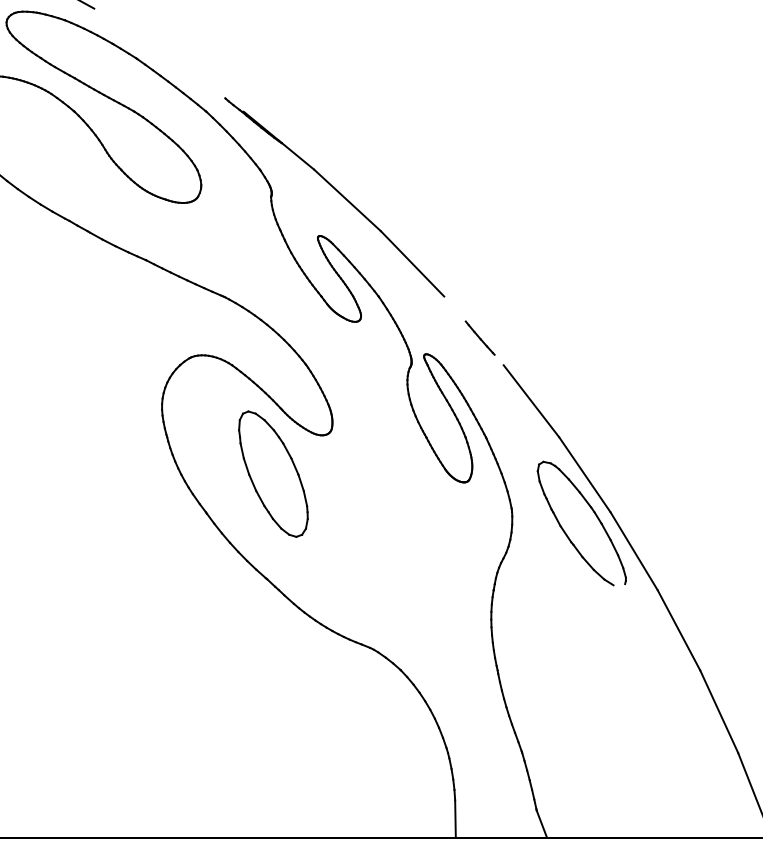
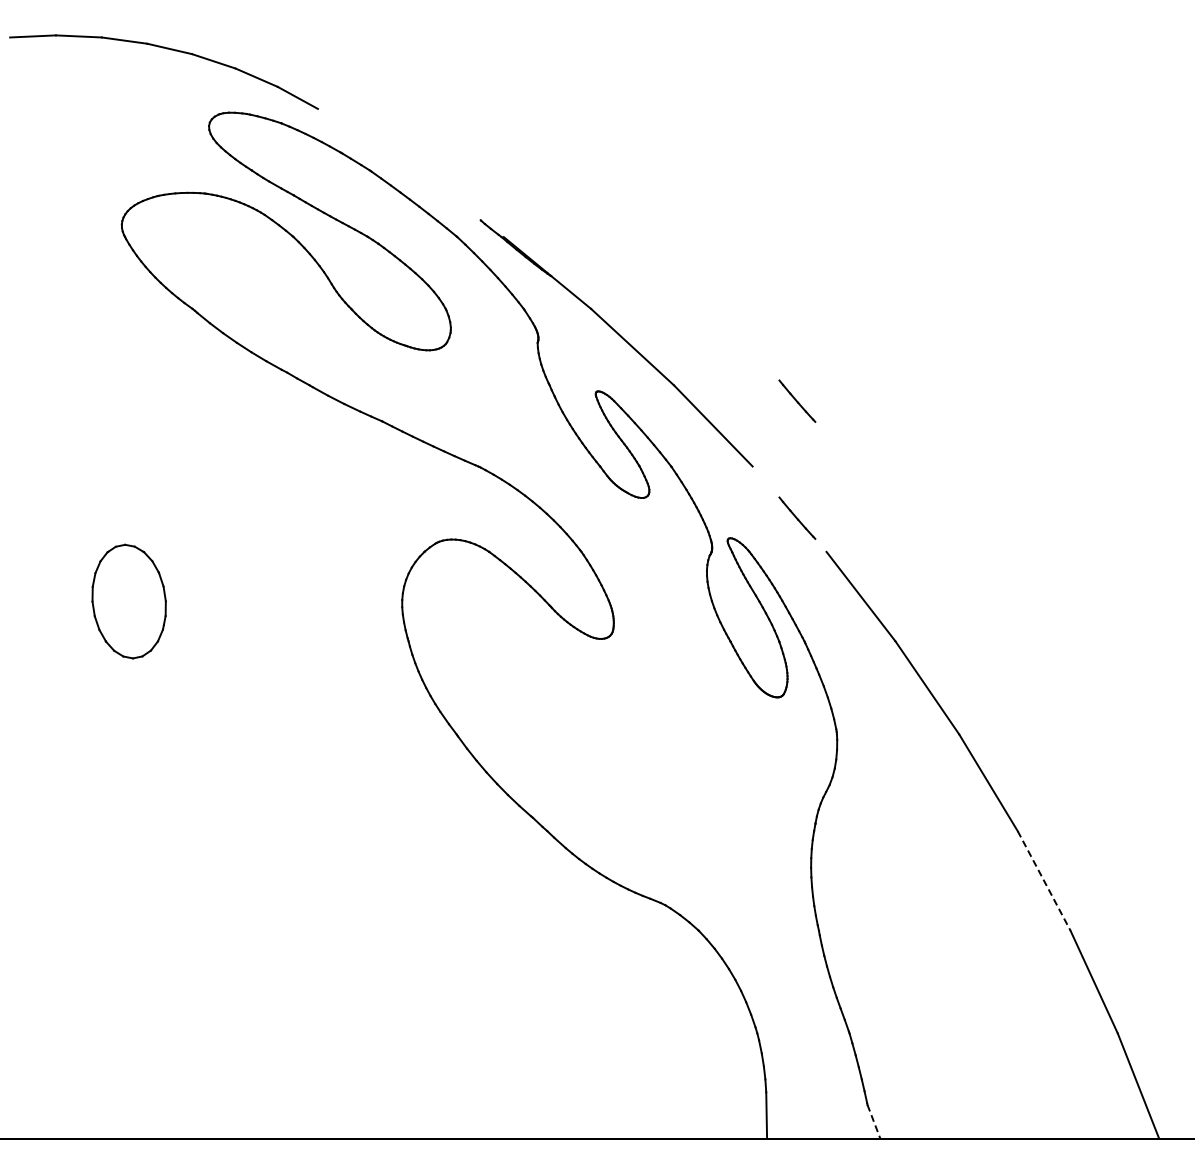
line: (480, 243) -> (797, 400), added
part: (273, 474) -> (540, 687), removed
part: (595, 515) -> (940, 738), removed
line: (679, 630) -> (1044, 881), solid -> dashed
line: (542, 824) -> (874, 1122), solid -> dashed

